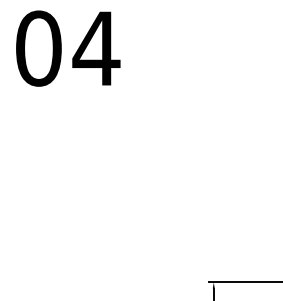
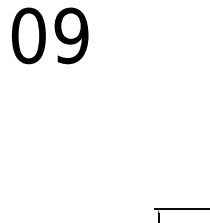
text: (96, 48) -> (71, 35), 04 -> 09

